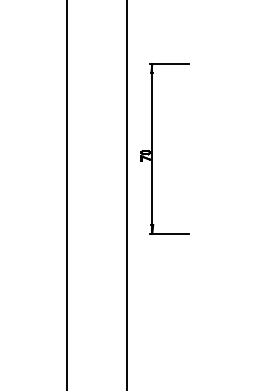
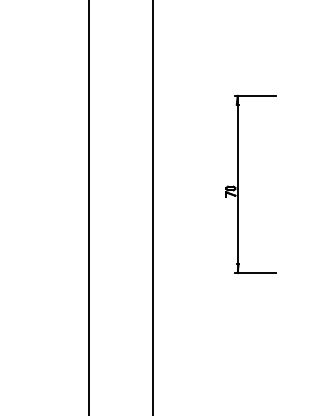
part: (153, 147) -> (238, 183), moved

